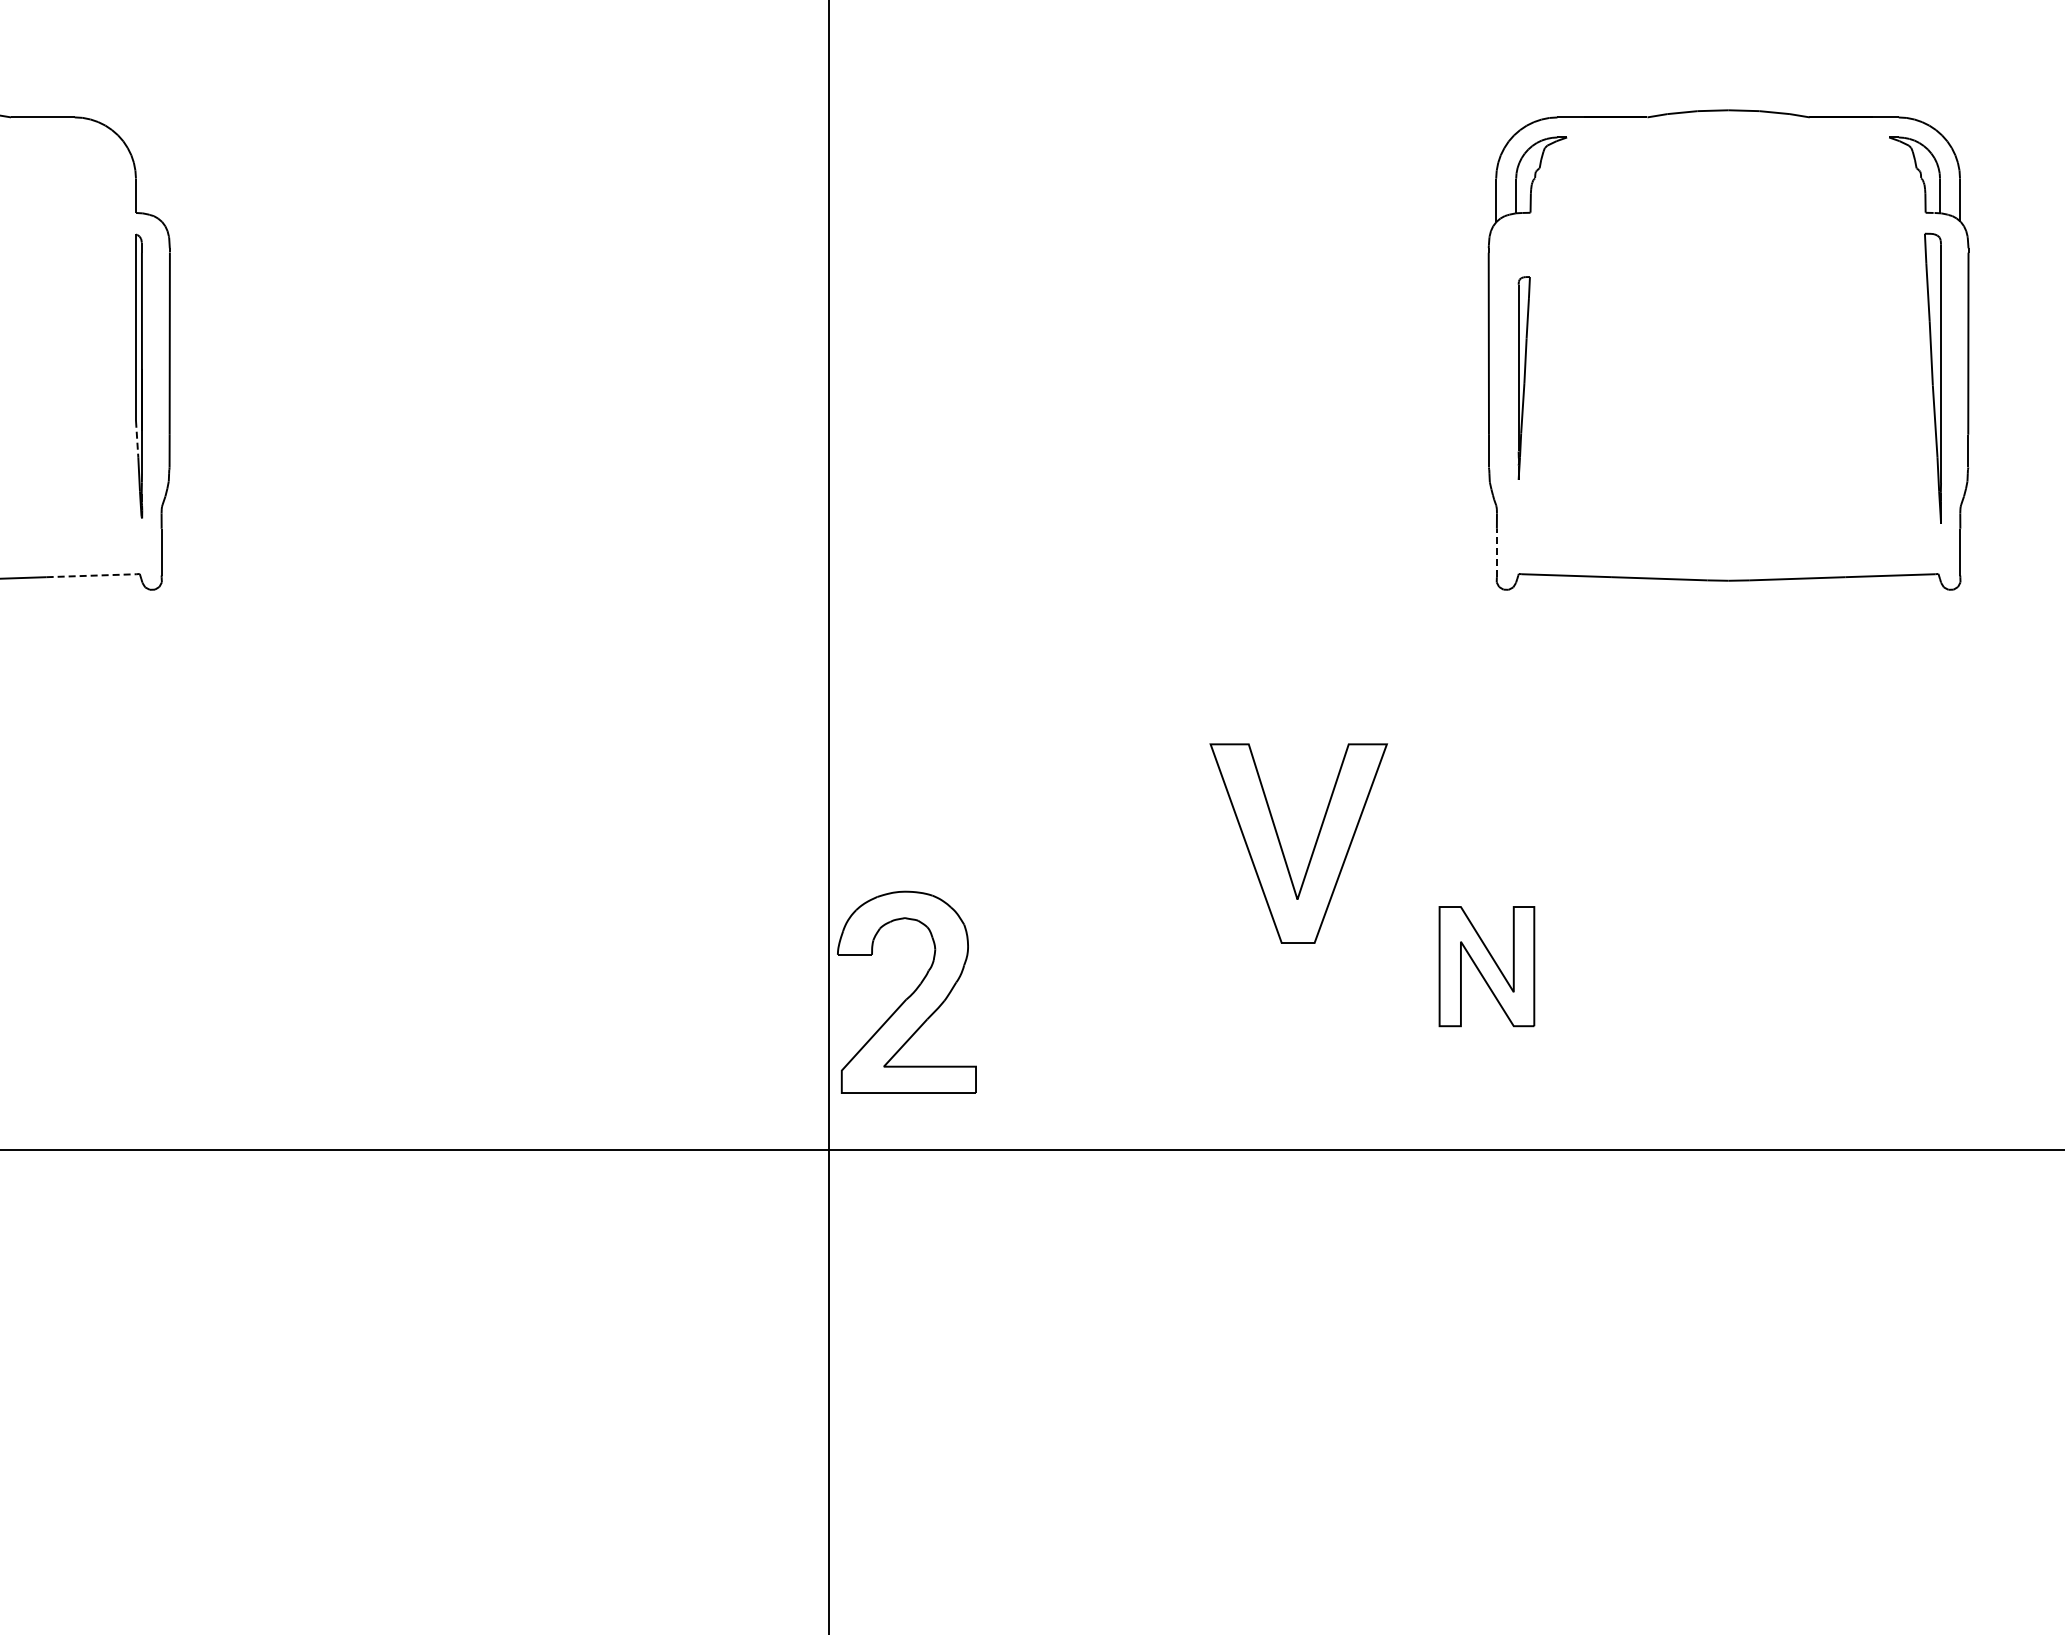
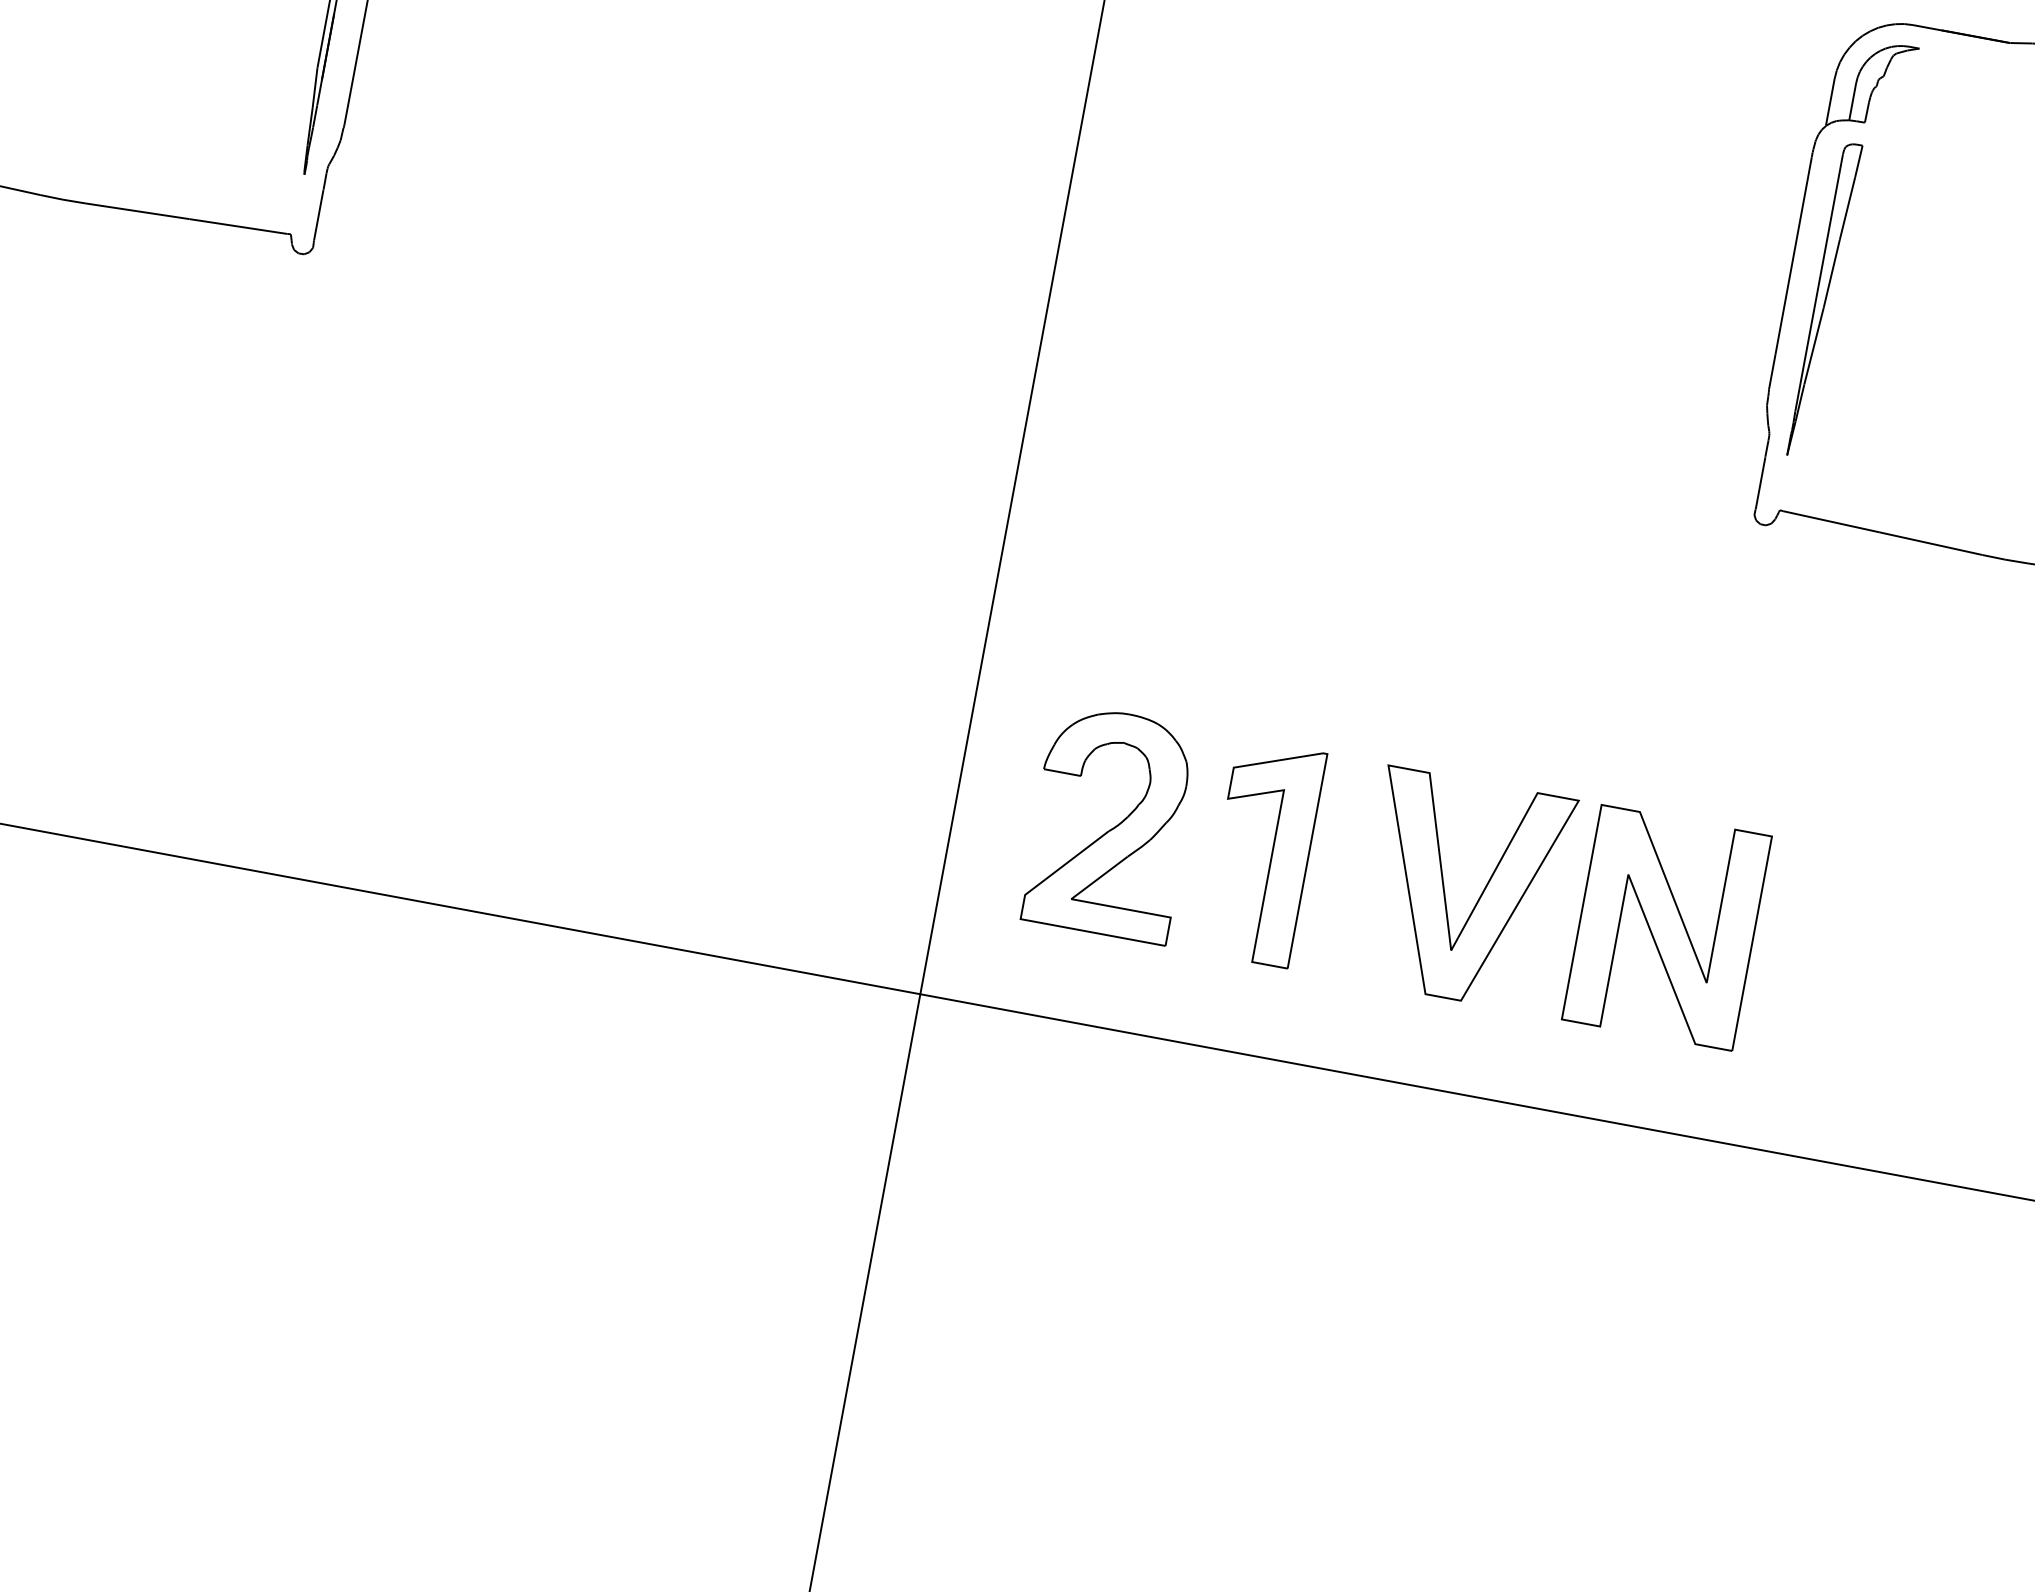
part: (1524, 377) -> (1825, 299), size x1.43
line: (137, 439) -> (315, 88), dashed -> solid
line: (1496, 553) -> (1759, 483), dashed -> solid
line: (92, 575) -> (239, 226), dashed -> solid
part: (1313, 847) -> (1478, 897), moved
part: (1120, 966) -> (1271, 854), added
part: (1486, 966) -> (1666, 927), size x1.67
part: (906, 991) -> (1110, 822), moved

